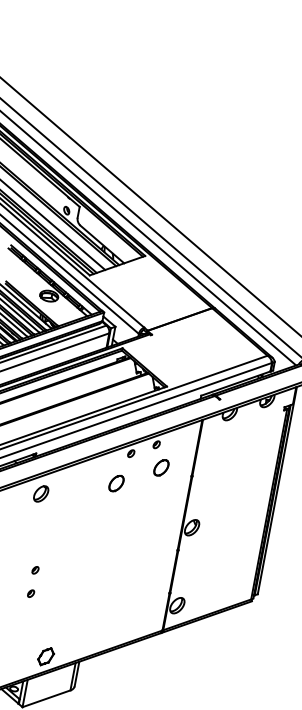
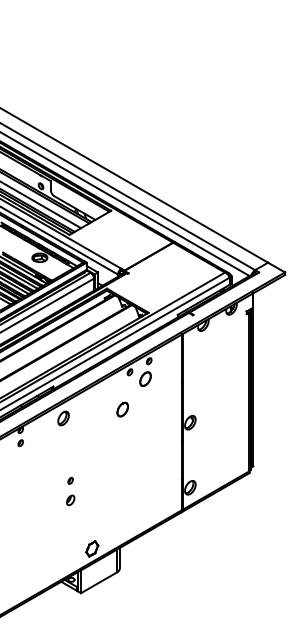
part: (161, 467) -> (145, 378), moved
part: (116, 483) -> (122, 409), moved
part: (30, 593) -> (70, 500), size x1.6

